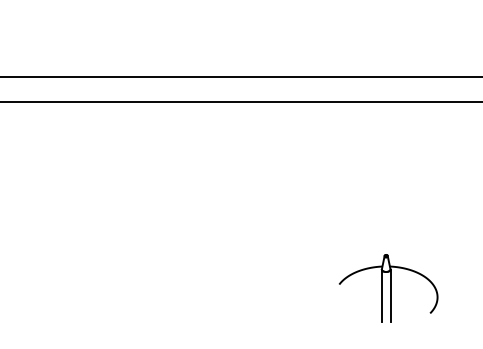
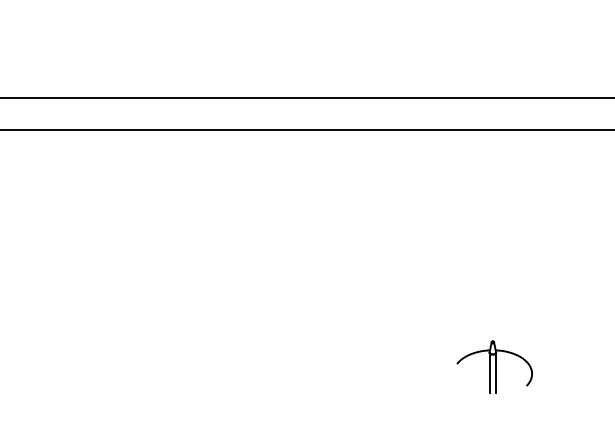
part: (388, 288) -> (494, 367), size x0.6

